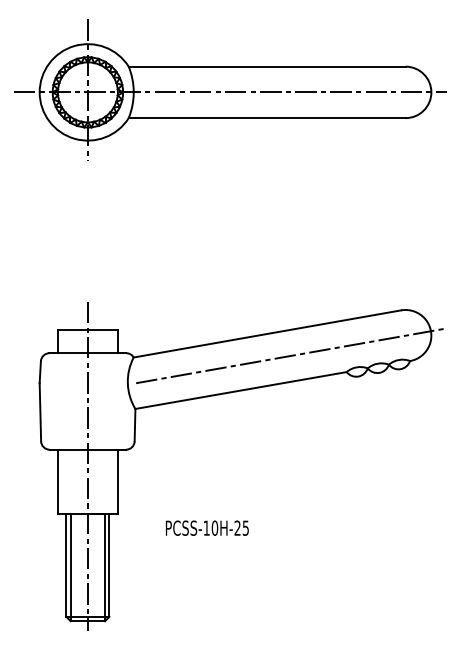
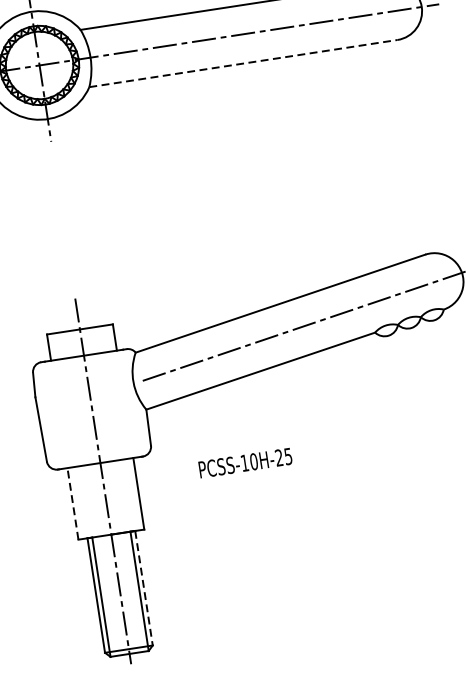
line: (267, 118) -> (243, 63), solid -> dashed
line: (58, 481) -> (73, 503), solid -> dashed
text: (206, 527) -> (244, 462), moved
line: (109, 565) -> (144, 588), solid -> dashed

